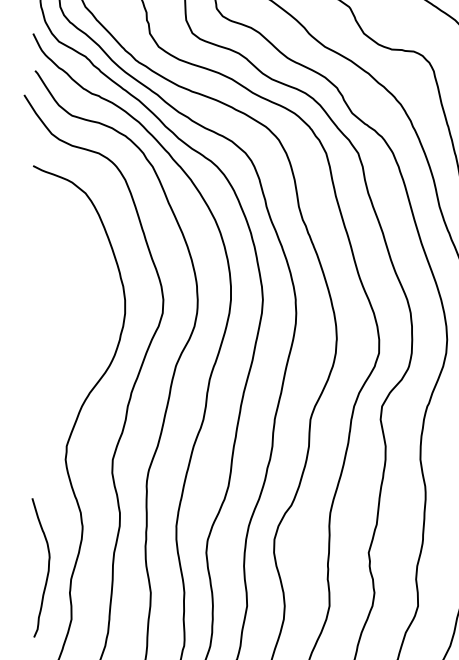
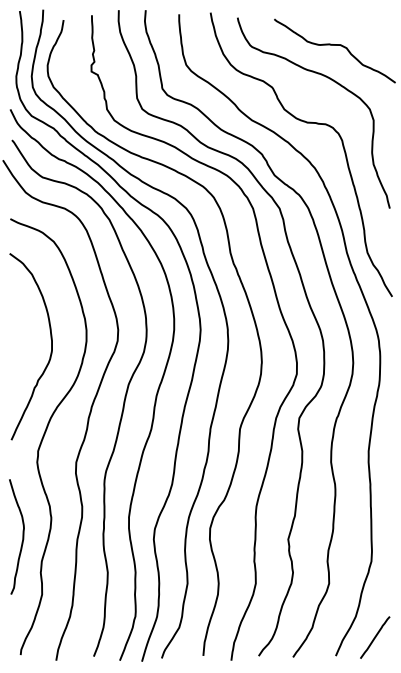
curve: (81, 327) -> (50, 352), added
curve: (47, 567) -> (22, 536), moved

